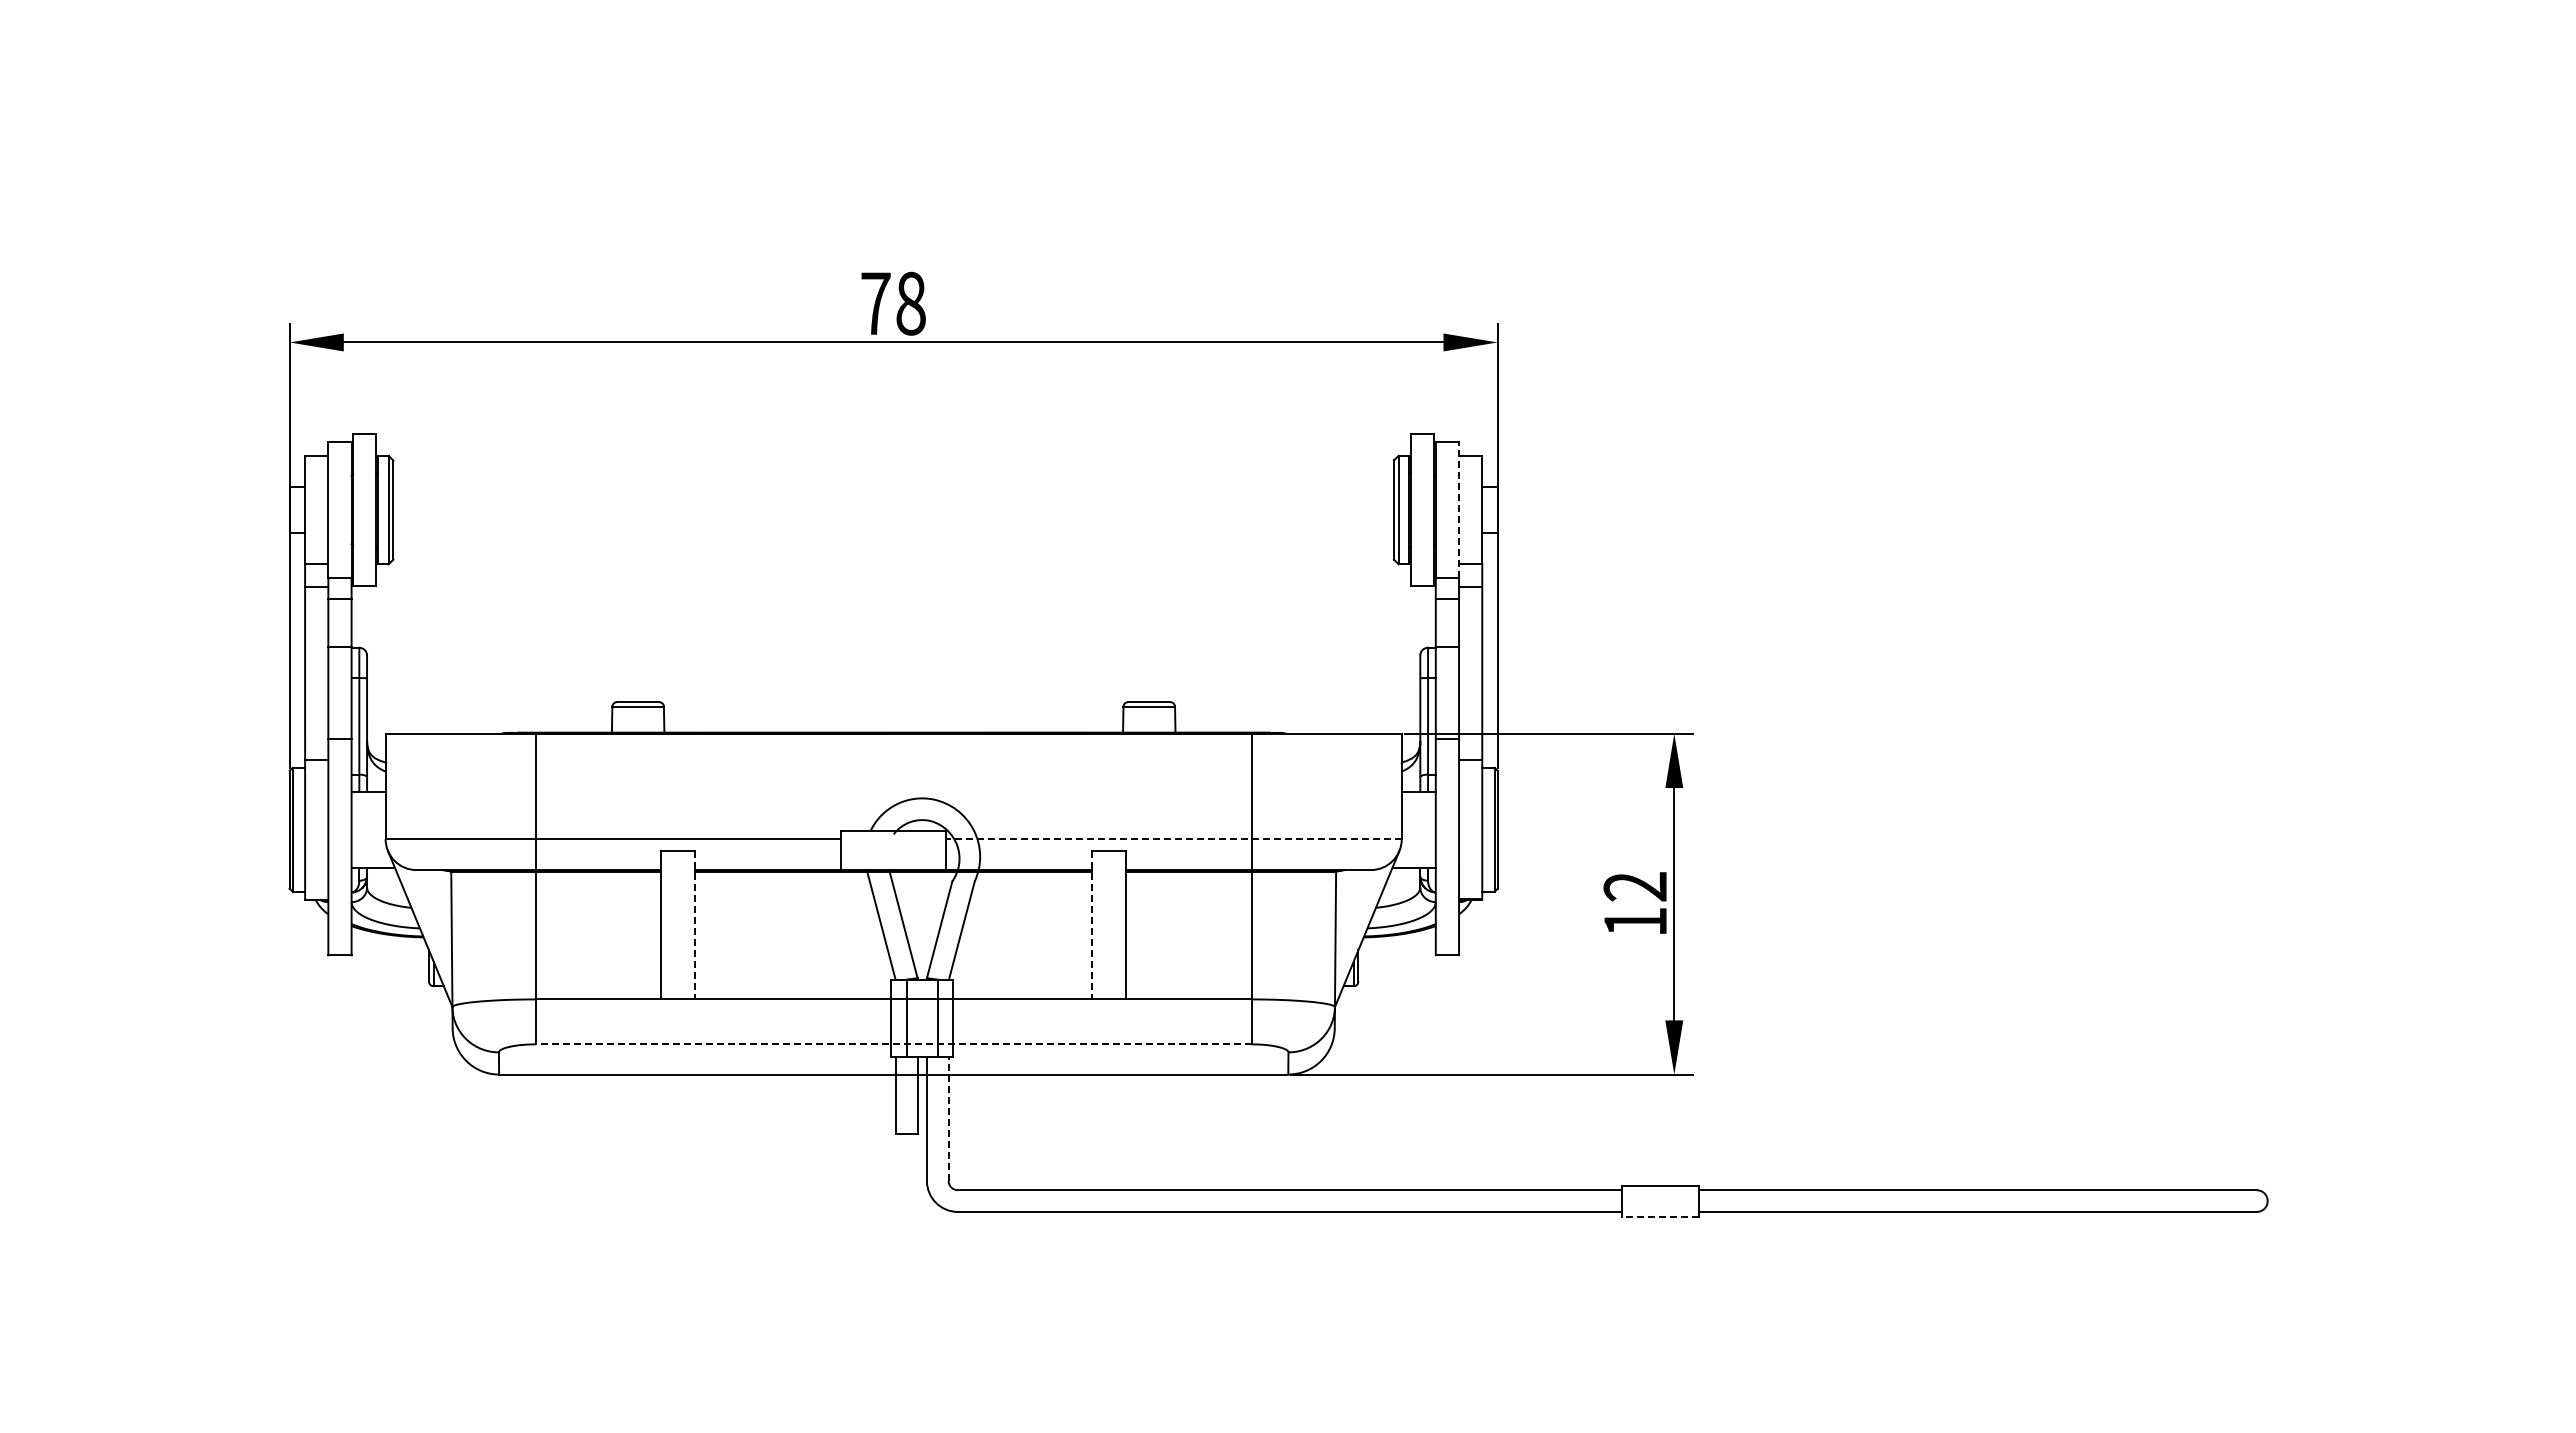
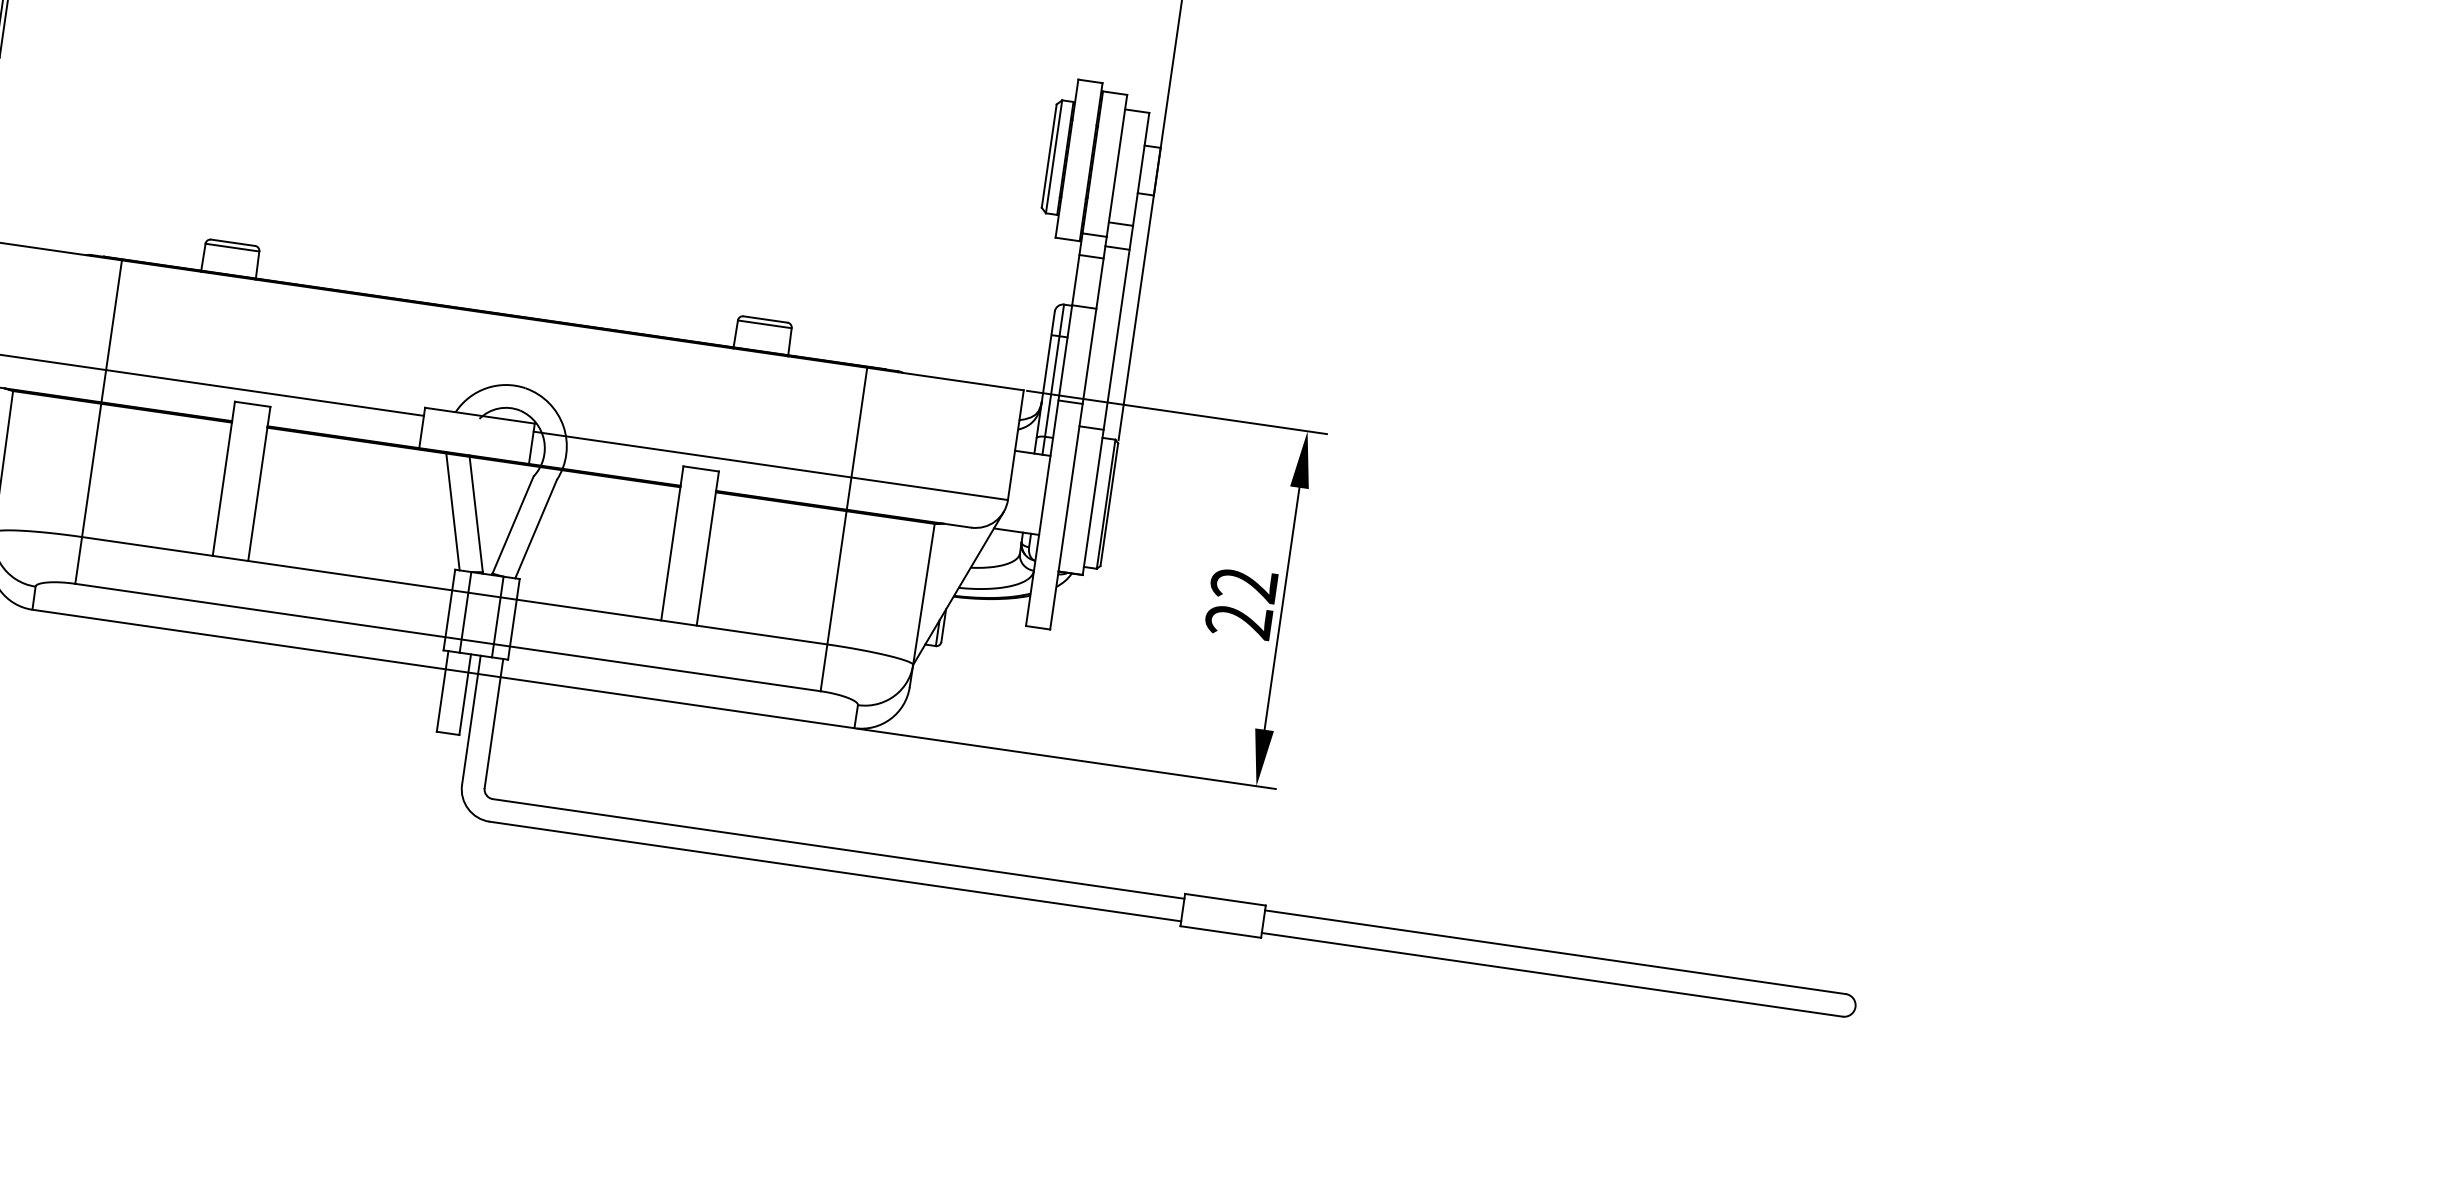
line: (1459, 509) -> (1117, 165), dashed -> solid
line: (1174, 839) -> (771, 466), dashed -> solid
text: (1634, 921) -> (1237, 620), 12 -> 22
line: (695, 925) -> (259, 483), dashed -> solid
line: (1091, 925) -> (671, 543), dashed -> solid
line: (893, 1044) -> (447, 637), dashed -> solid
line: (948, 1119) -> (493, 724), dashed -> solid
line: (1660, 1216) -> (1220, 931), dashed -> solid

